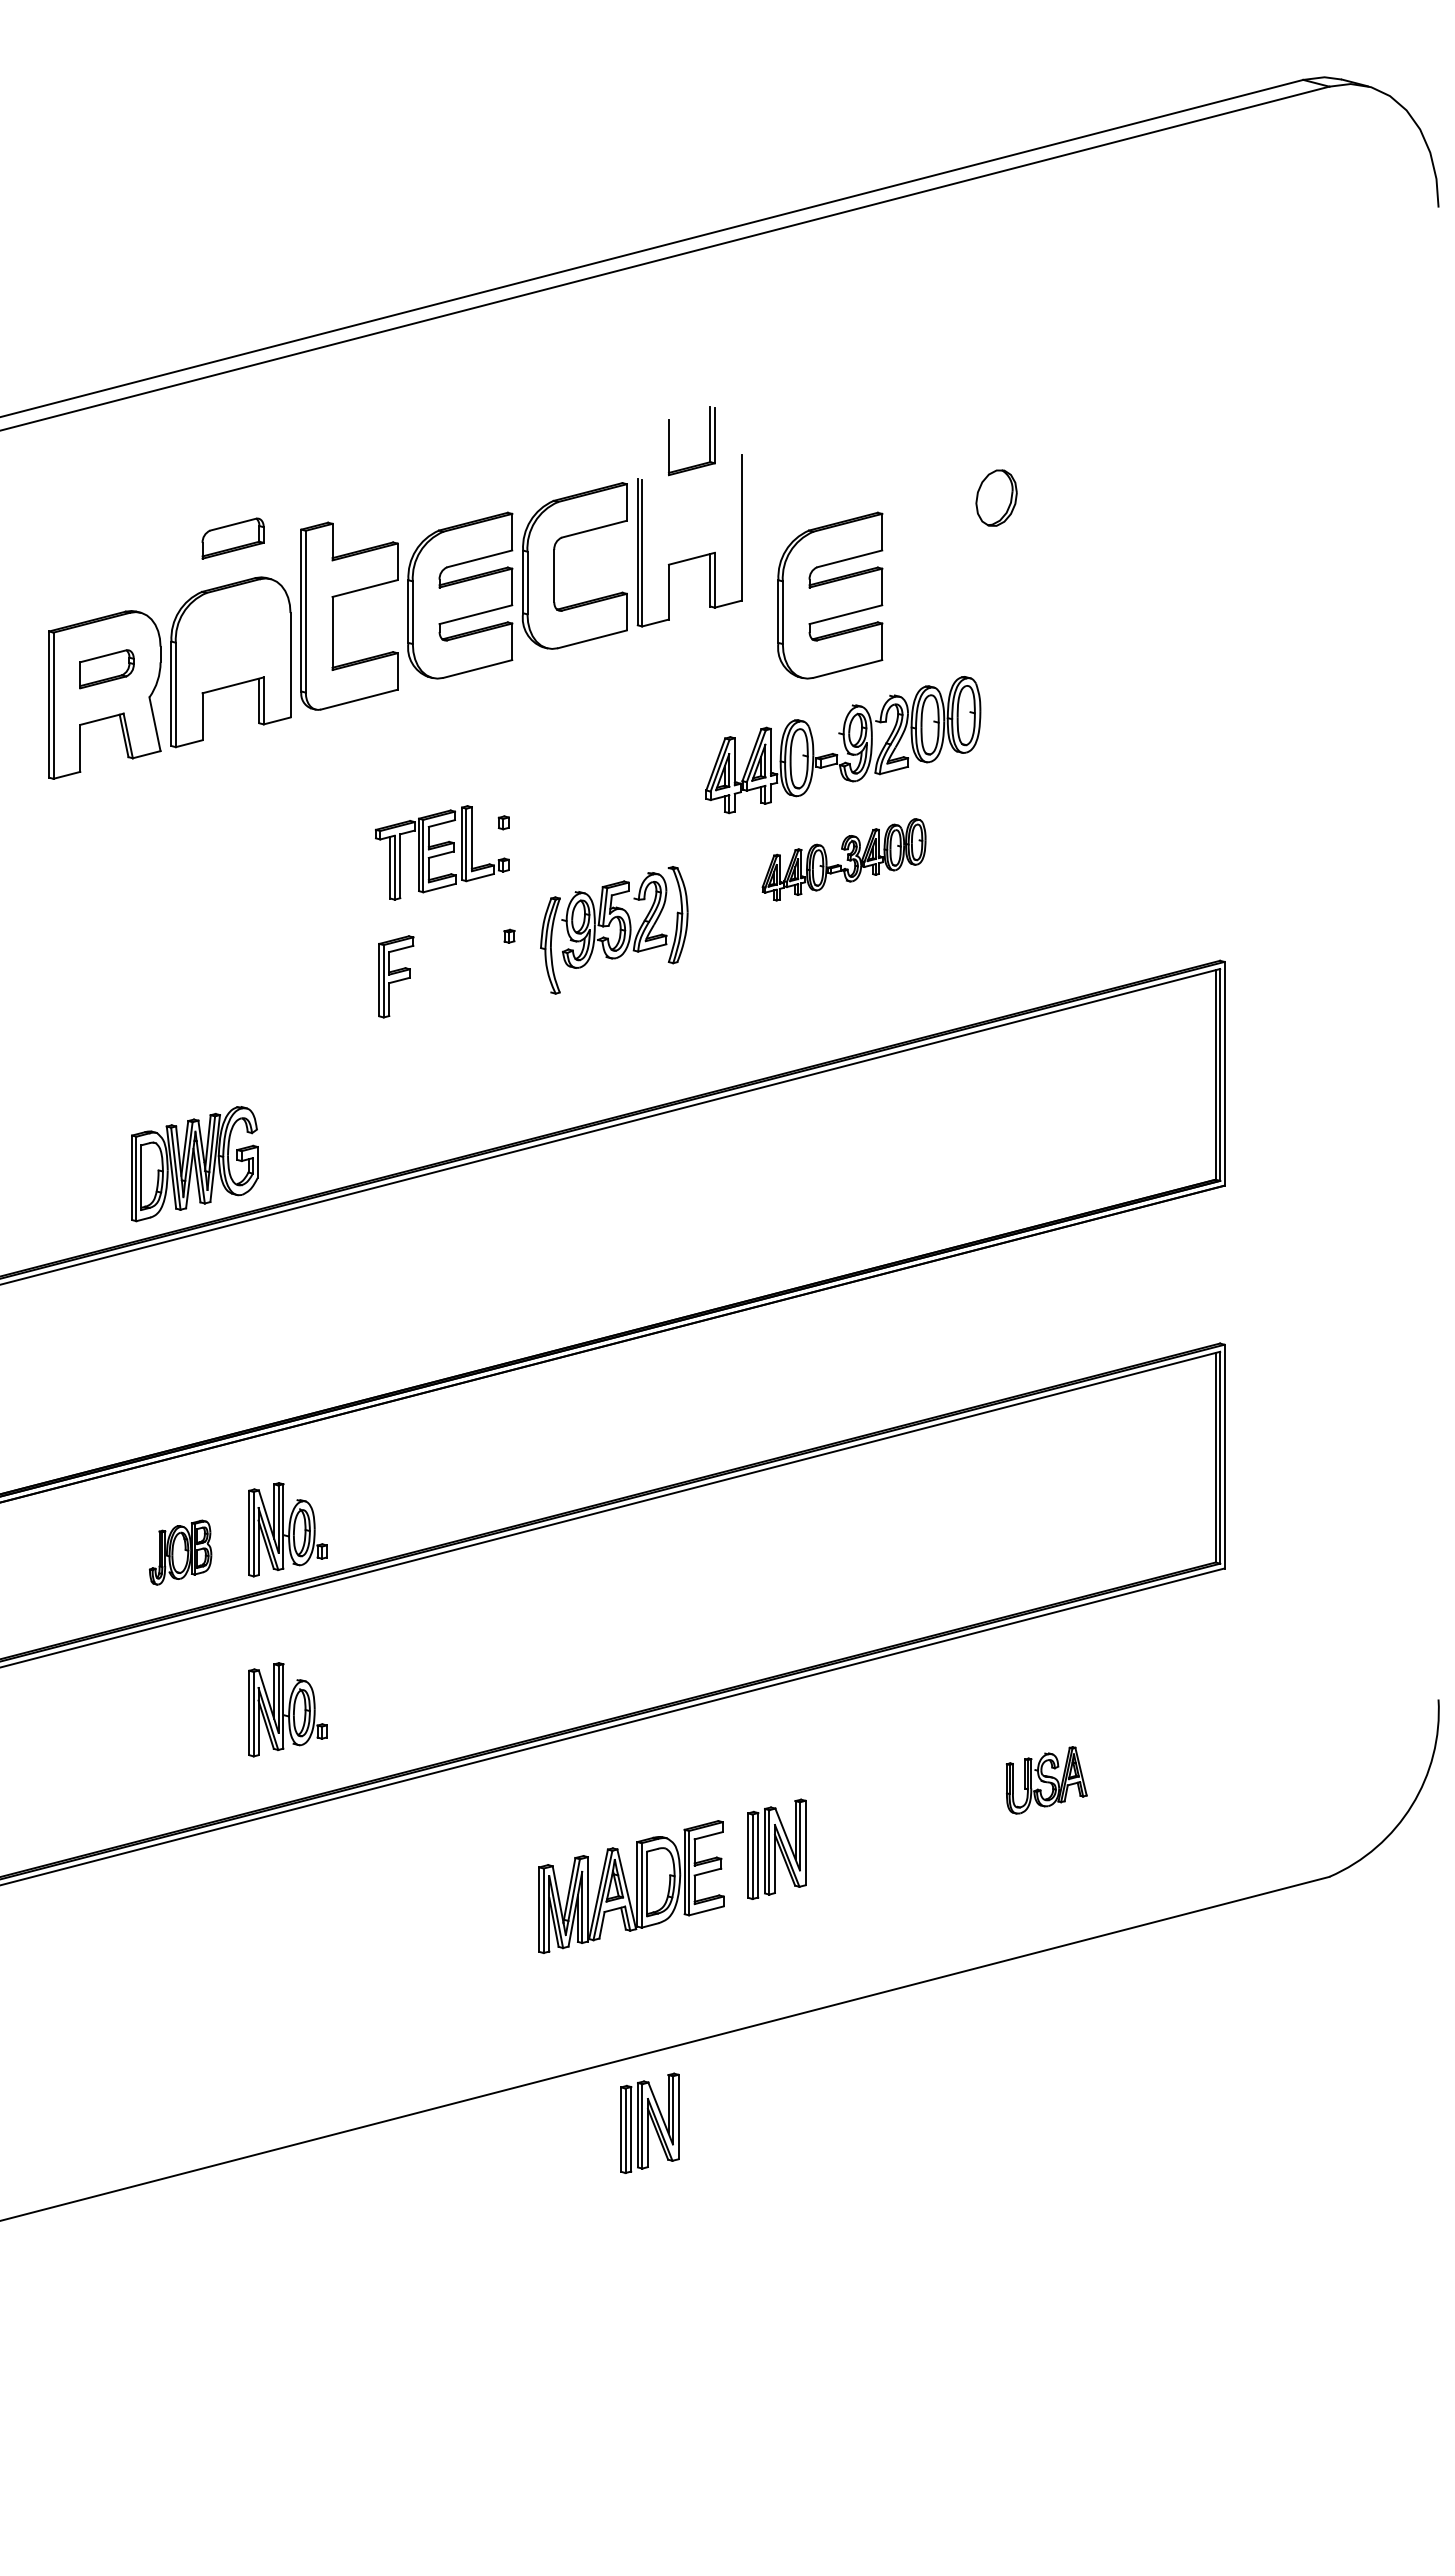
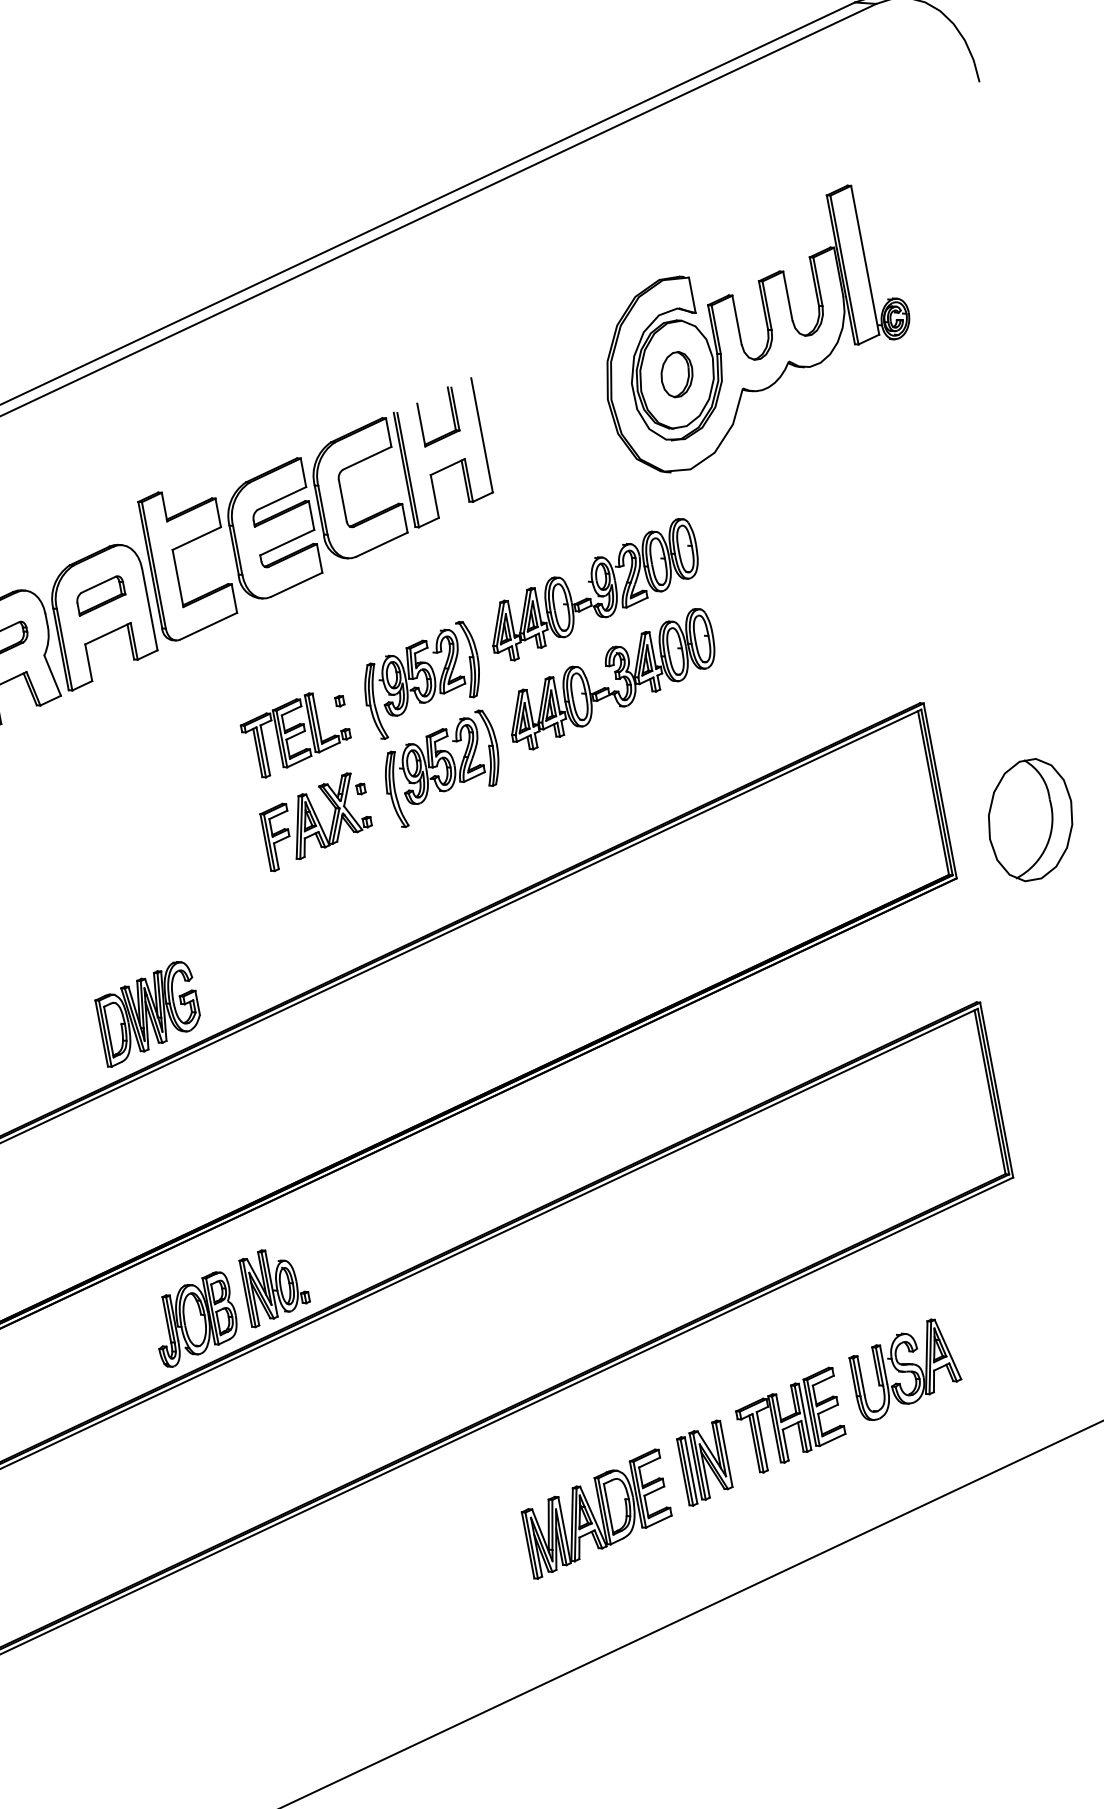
part: (709, 441) -> (452, 414), moved
part: (1118, 463) -> (767, 329), added
part: (232, 538) -> (100, 595), moved
part: (830, 595) -> (561, 475), removed
part: (610, 815) -> (422, 679), added
part: (843, 859) -> (610, 679), size x1.67
part: (469, 962) -> (333, 815), added
part: (1328, 1130) -> (1029, 819), added
part: (180, 1552) -> (194, 1319), size x1.67
part: (287, 1709) -> (301, 1426), removed
part: (1046, 1780) -> (905, 1369), size x1.67
part: (892, 1817) -> (790, 1421), added
part: (649, 2122) -> (645, 1695), removed

